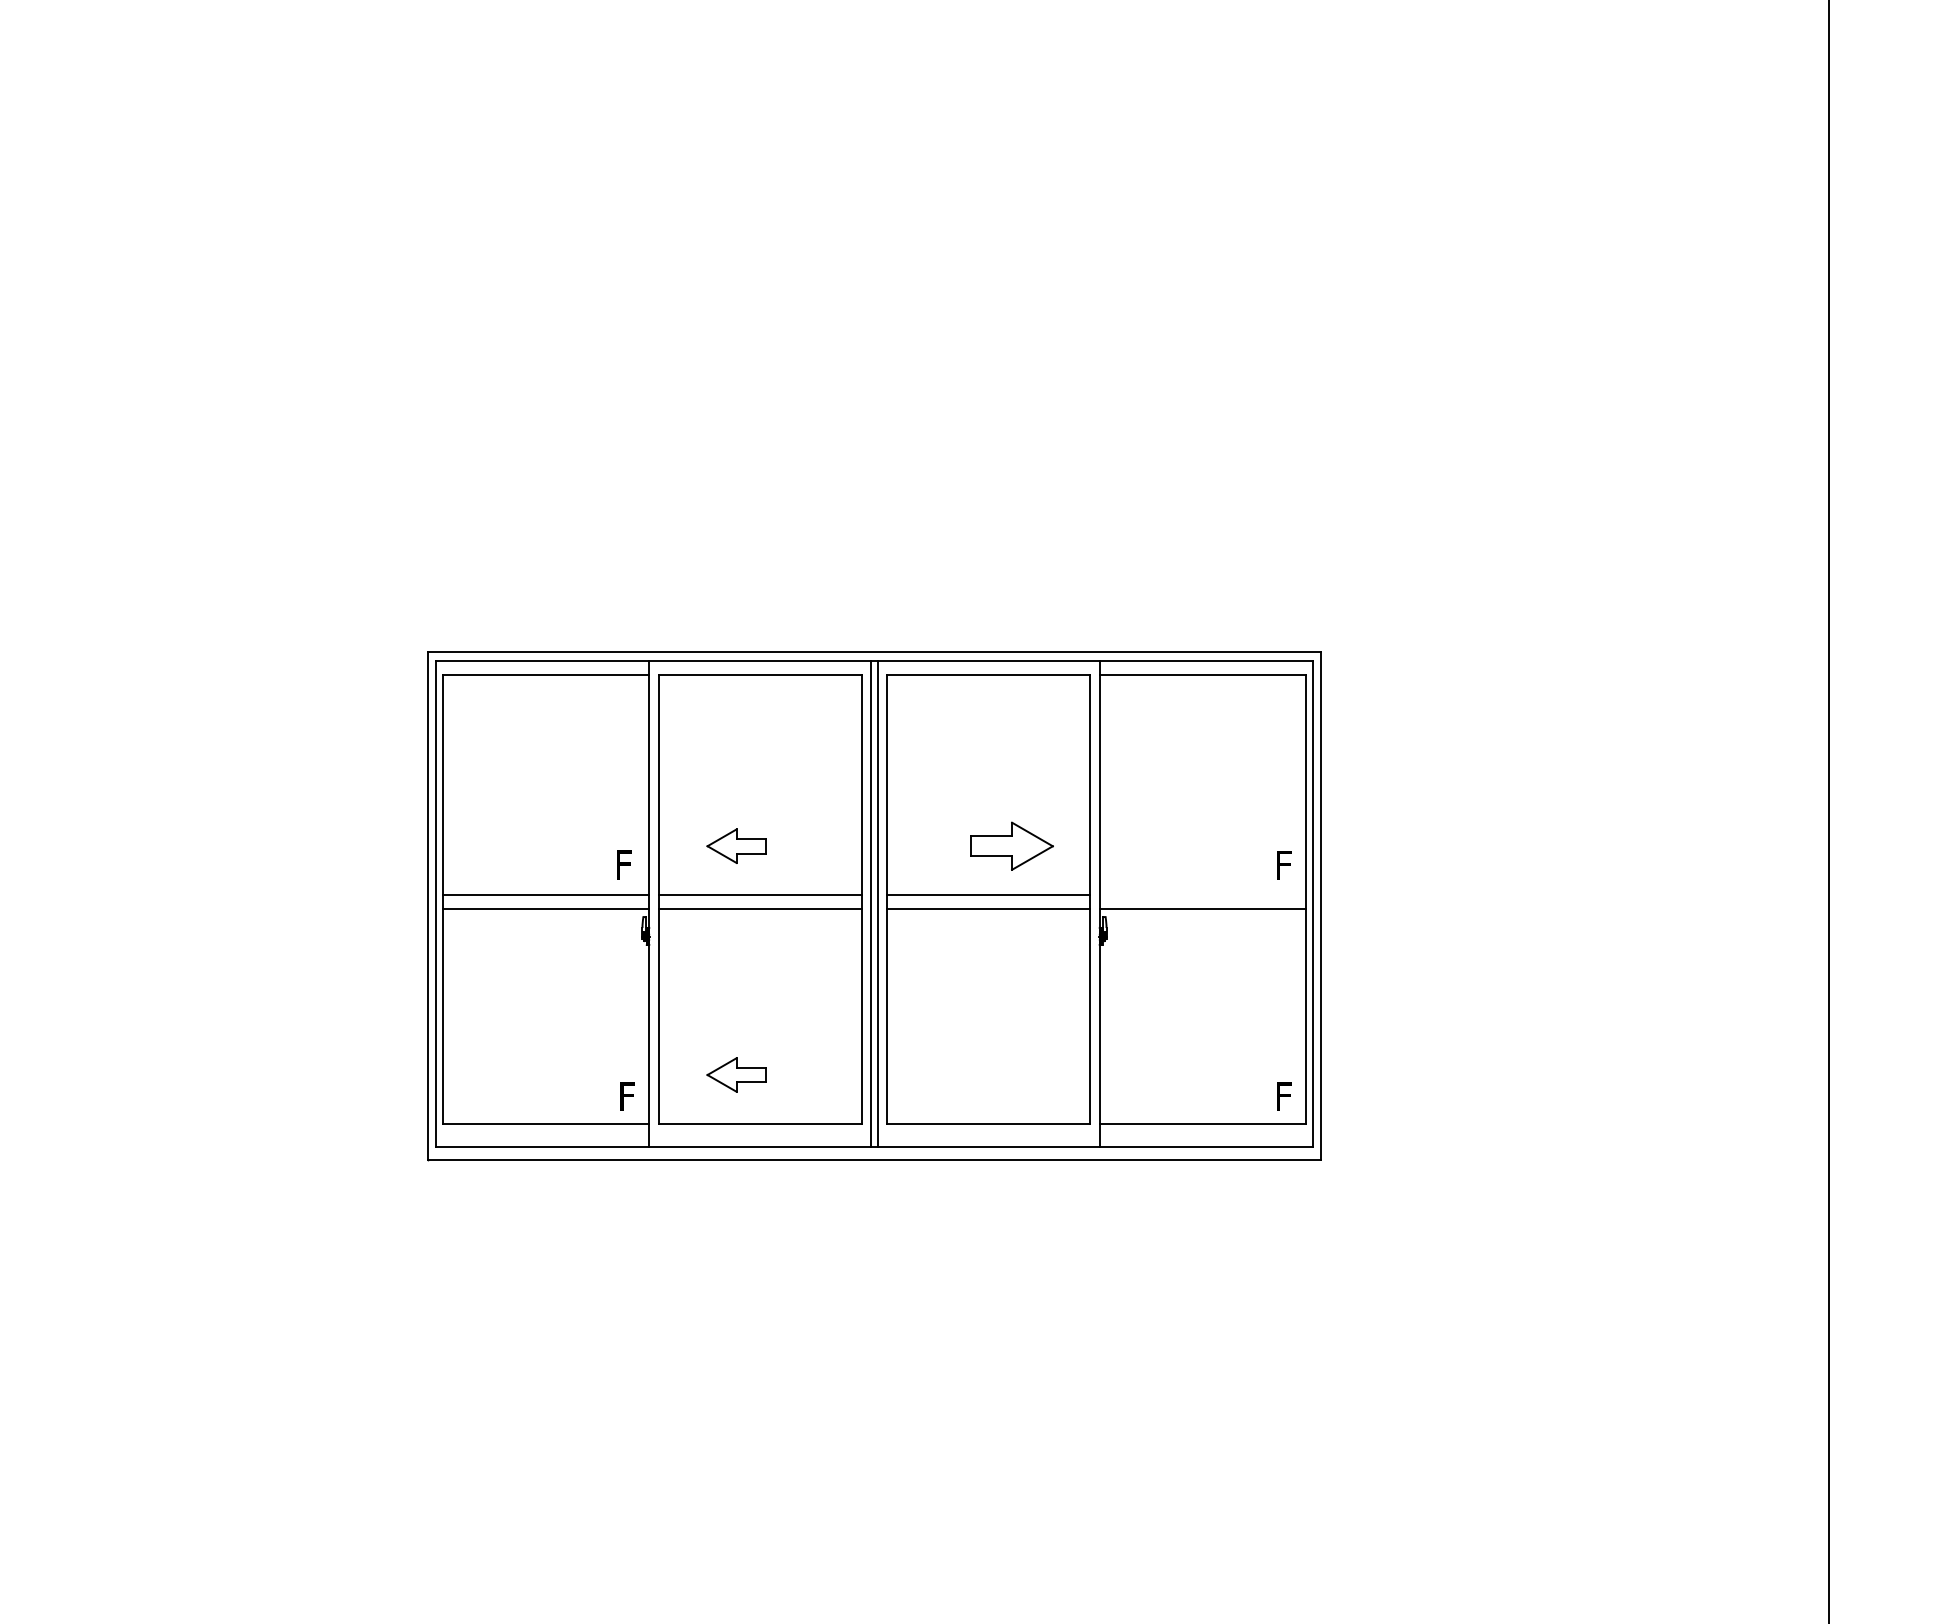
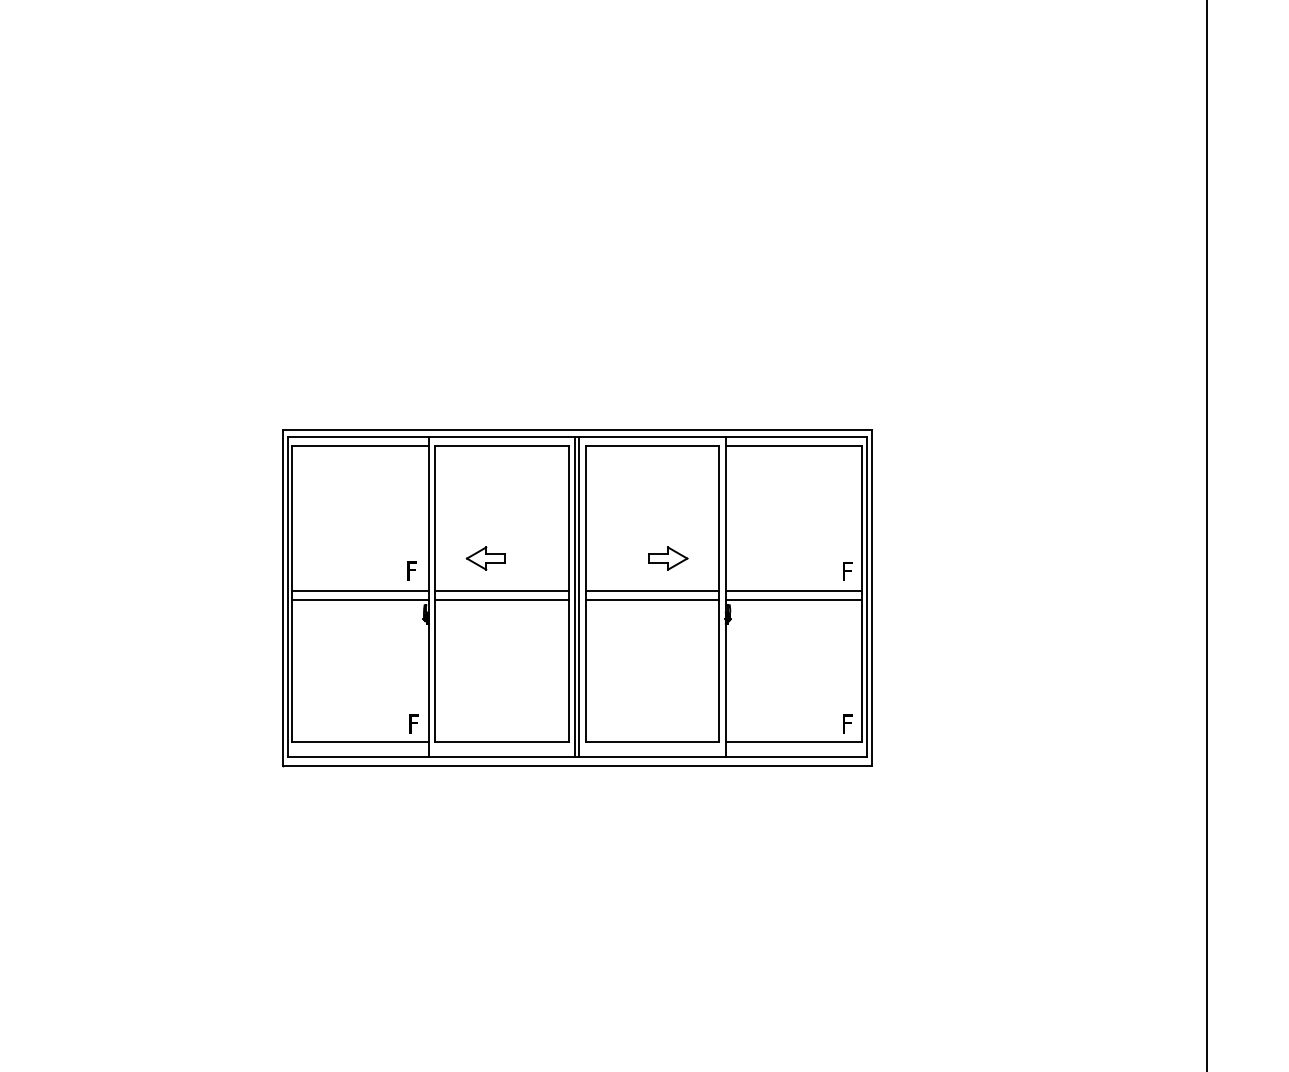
part: (1012, 846) -> (668, 558), size x0.71
line: (1202, 894) -> (793, 590), added
part: (735, 1074) -> (485, 709), removed

